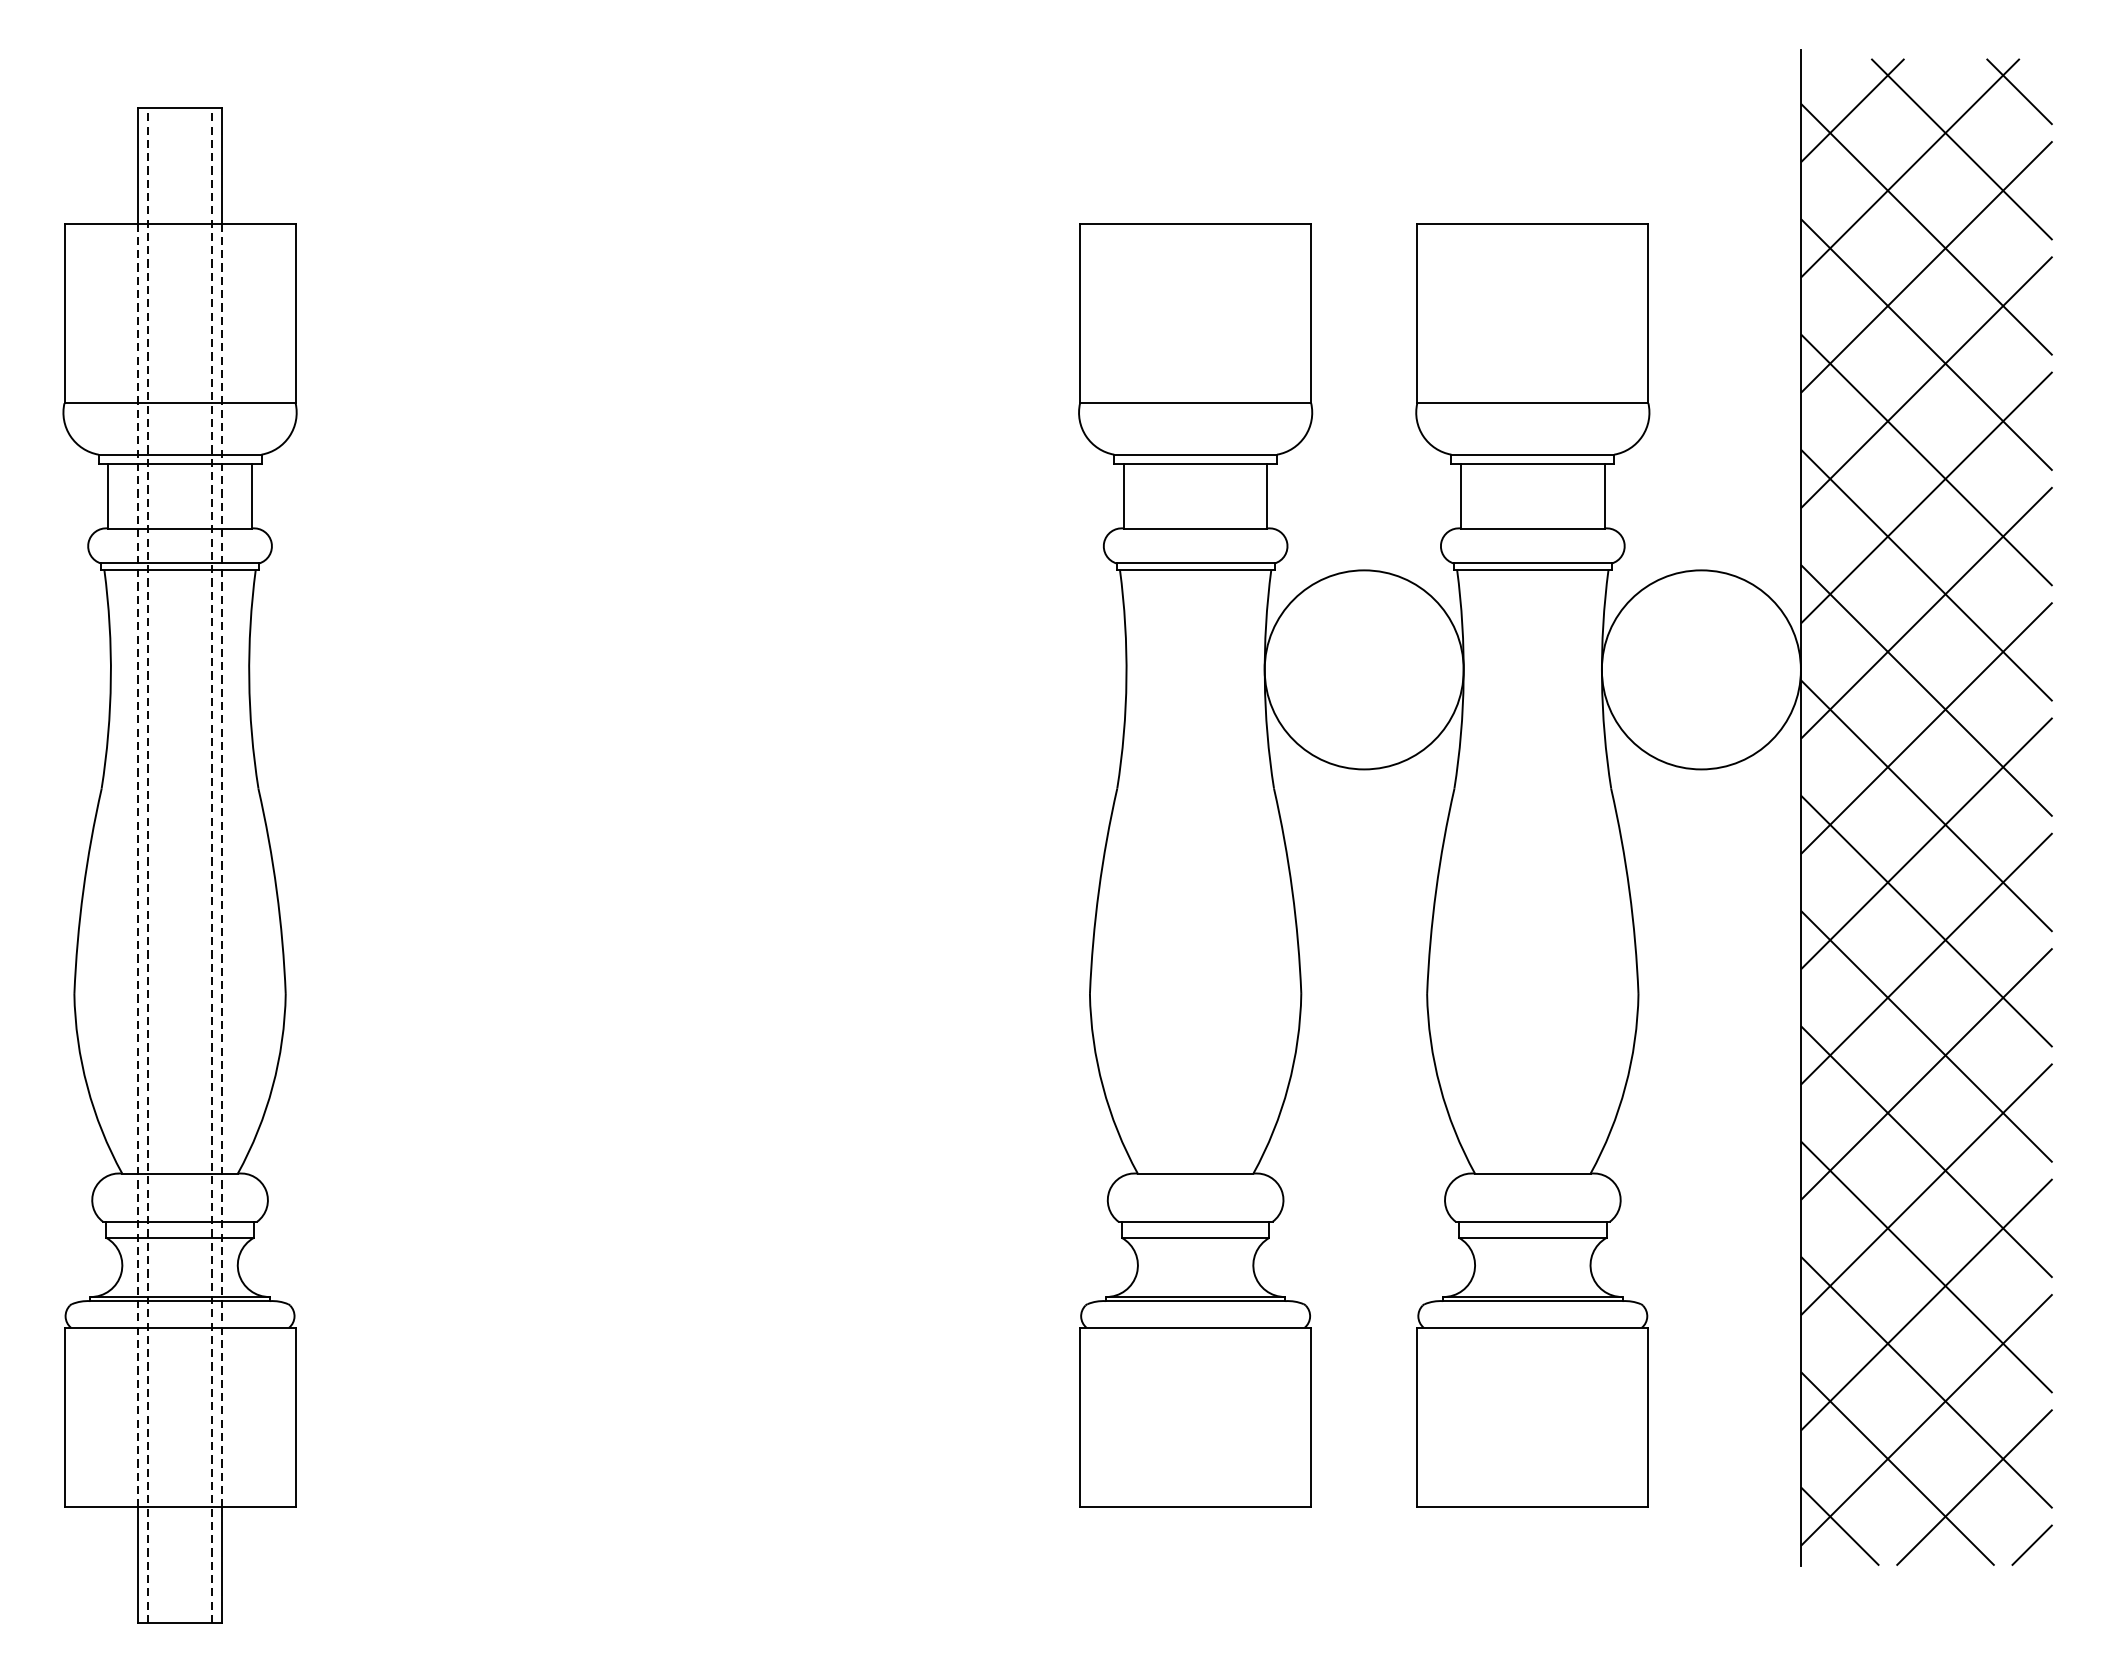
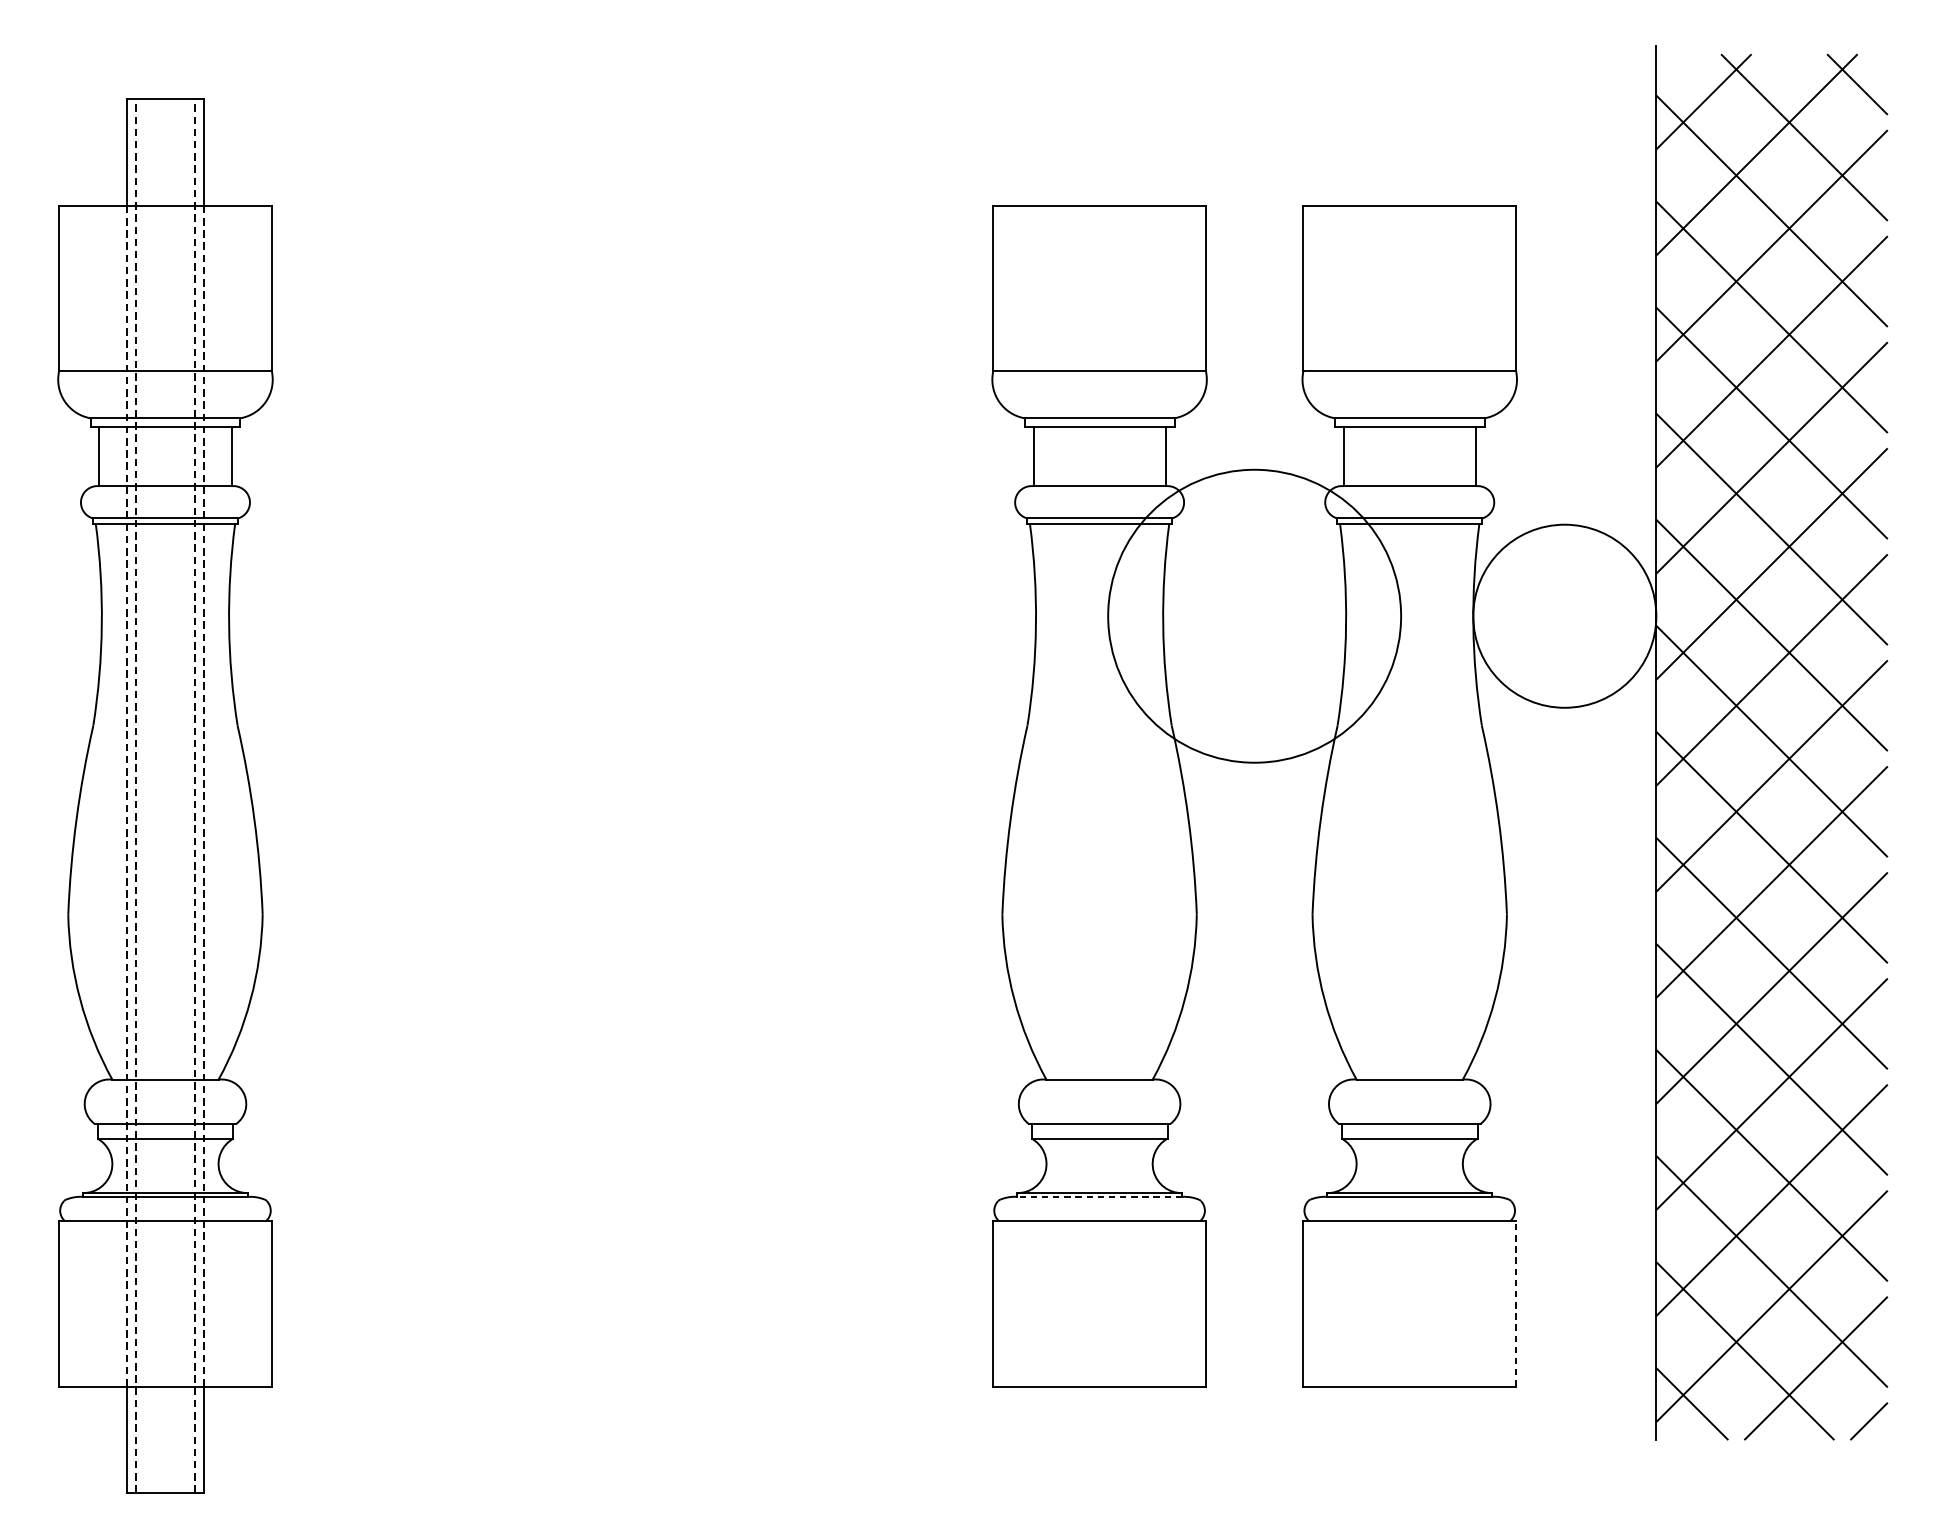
circle: (1363, 669) -> (1253, 615), size x1.6
line: (1195, 1301) -> (1099, 1197), solid -> dashed
line: (1648, 1417) -> (1516, 1303), solid -> dashed

